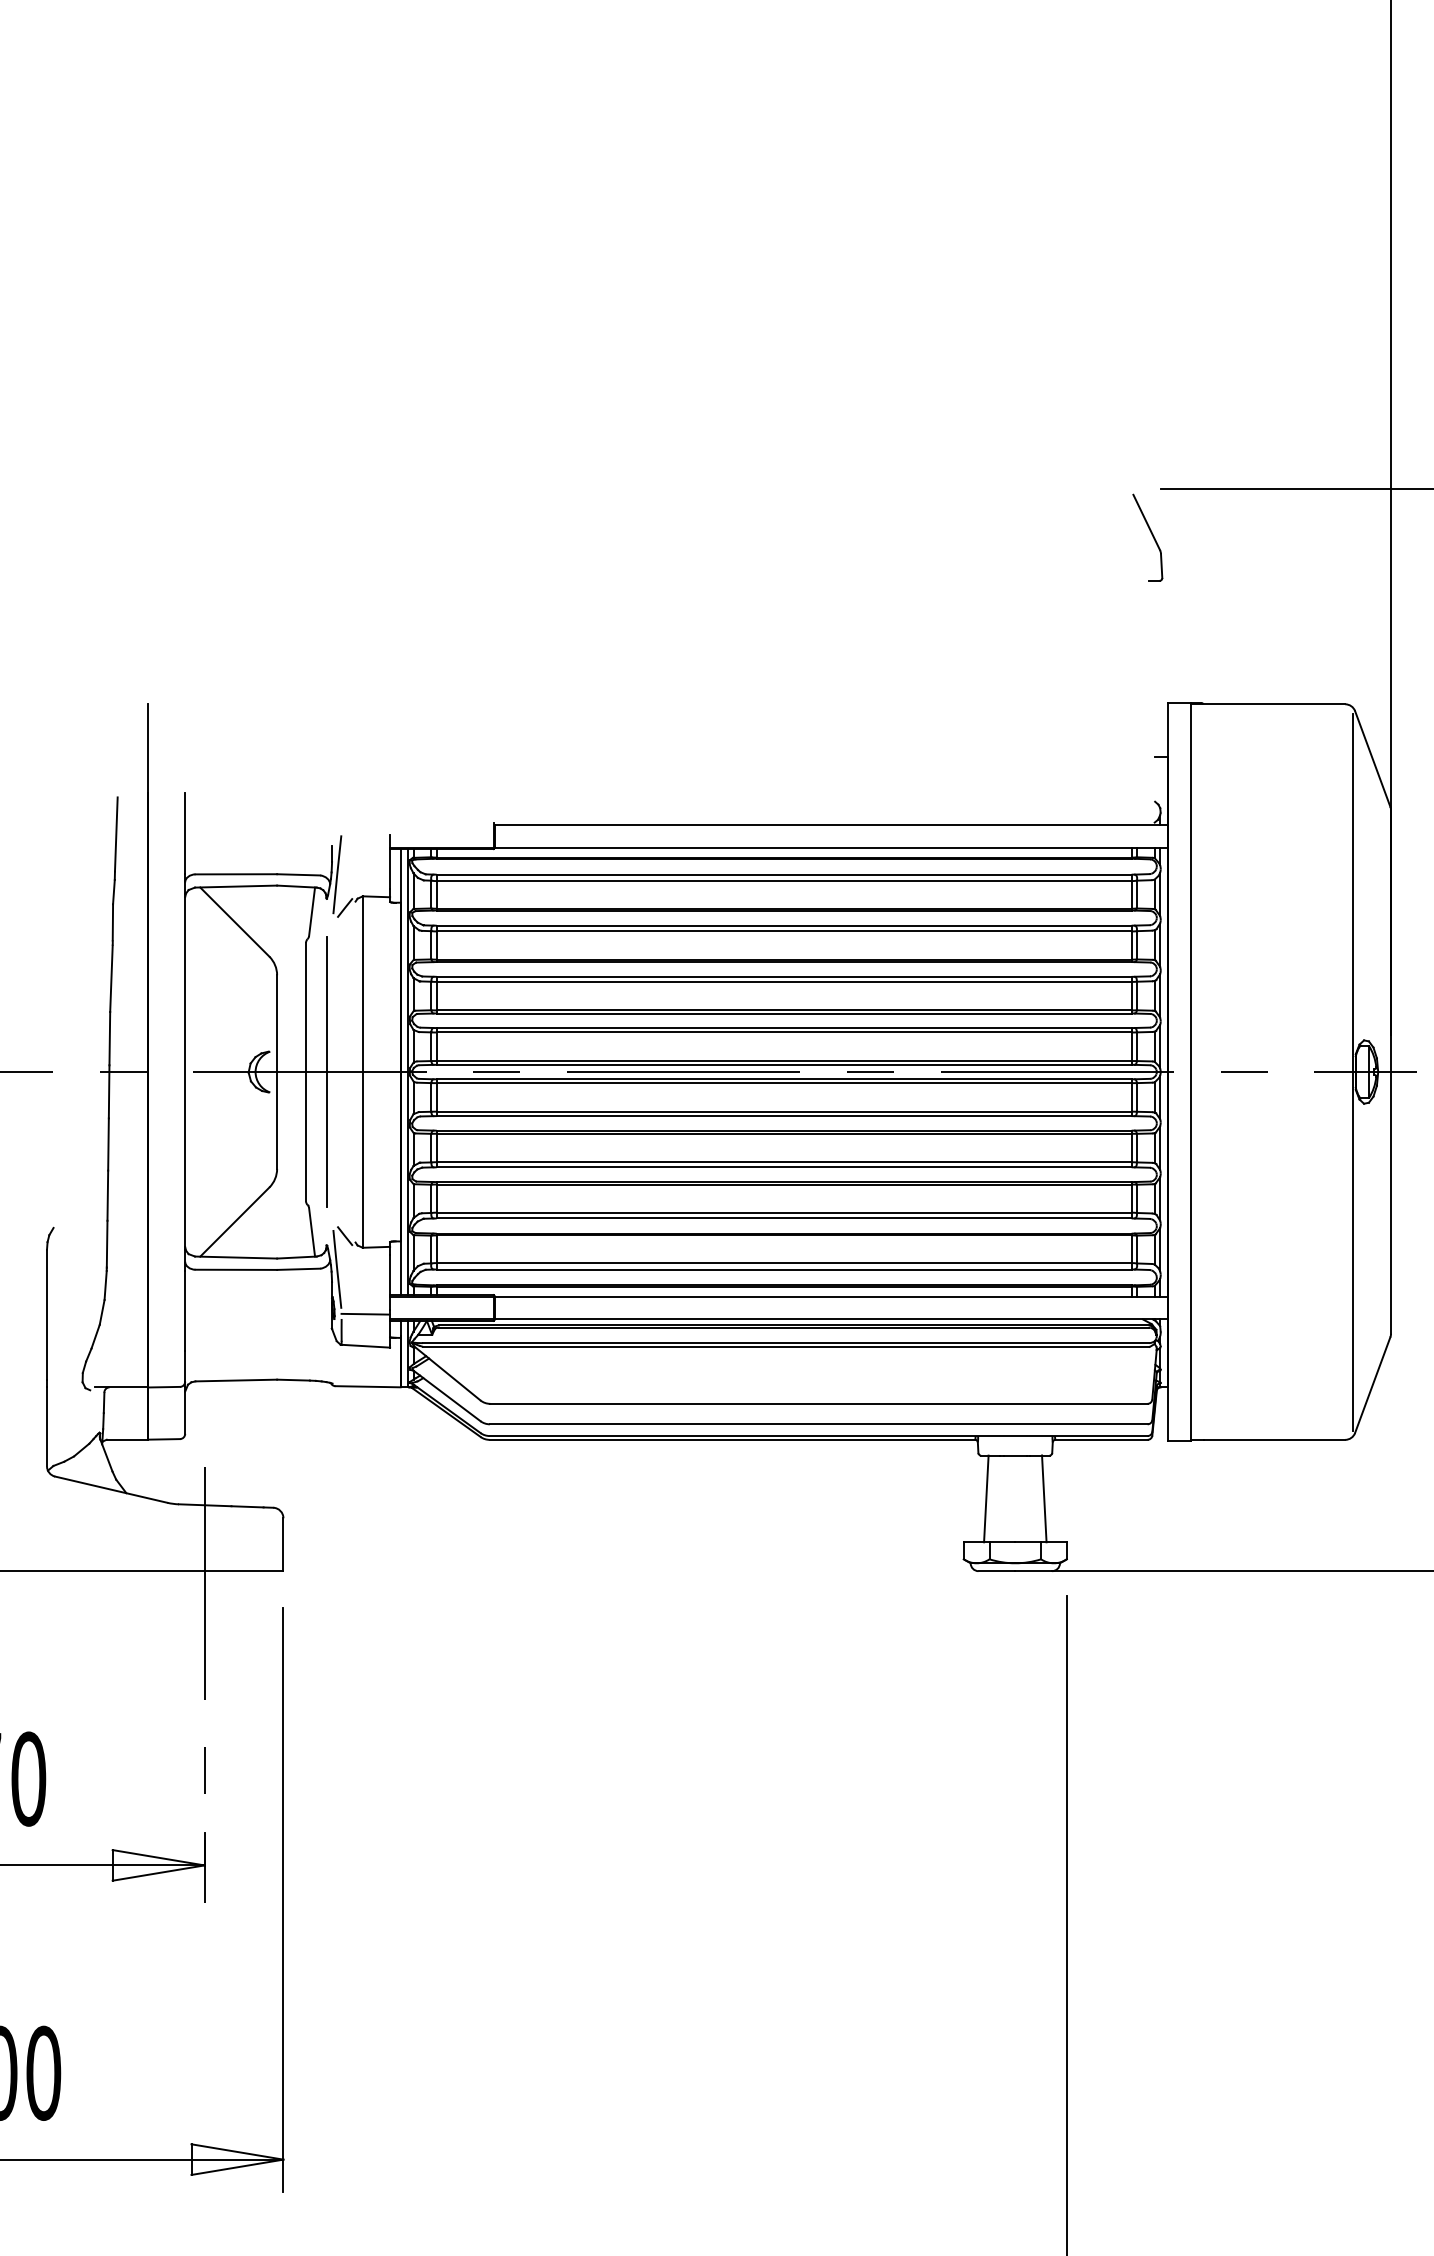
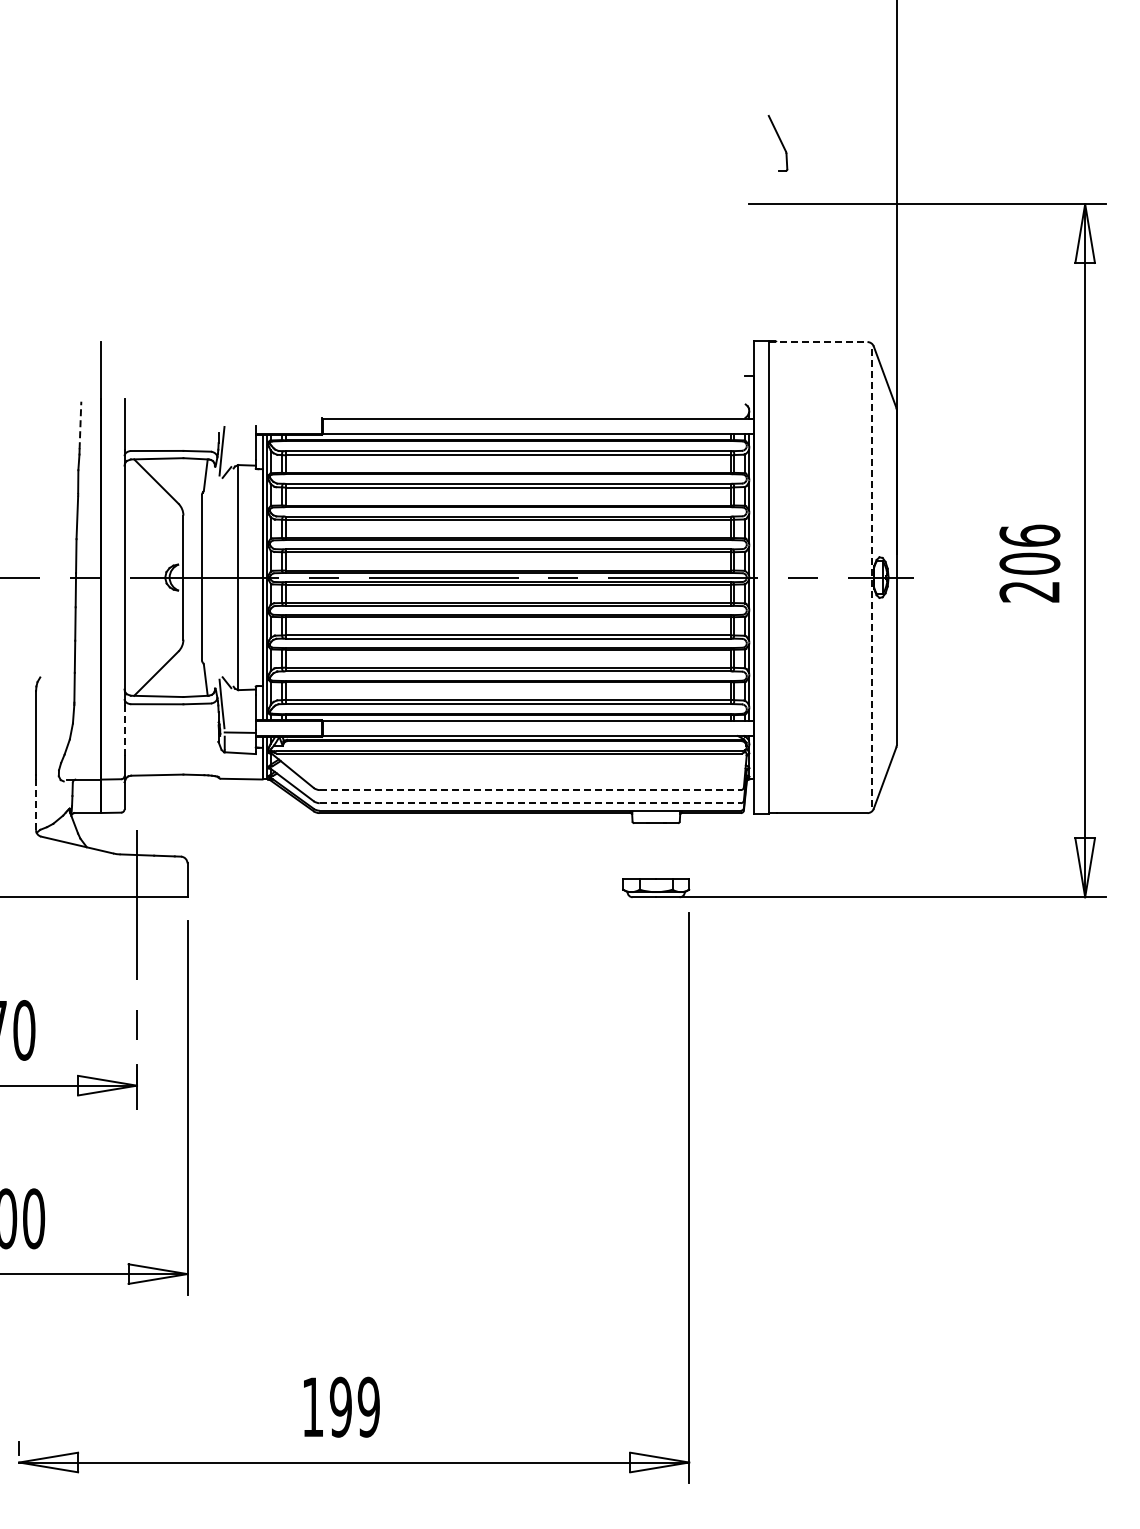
part: (1146, 537) -> (777, 143), moved
line: (1268, 704) -> (818, 342), solid -> dashed
line: (116, 834) -> (80, 425), solid -> dashed
line: (327, 1071) -> (215, 577), removed
line: (1353, 1071) -> (872, 577), solid -> dashed
line: (185, 1310) -> (124, 730), solid -> dashed
line: (819, 1404) -> (530, 790), solid -> dashed
line: (819, 1424) -> (530, 803), solid -> dashed
line: (47, 1427) -> (36, 805), solid -> dashed
line: (986, 1498) -> (637, 850), removed
line: (1043, 1498) -> (674, 850), removed

